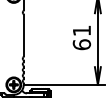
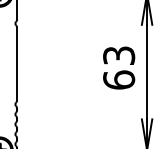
text: (81, 30) -> (118, 55), 61 -> 63

